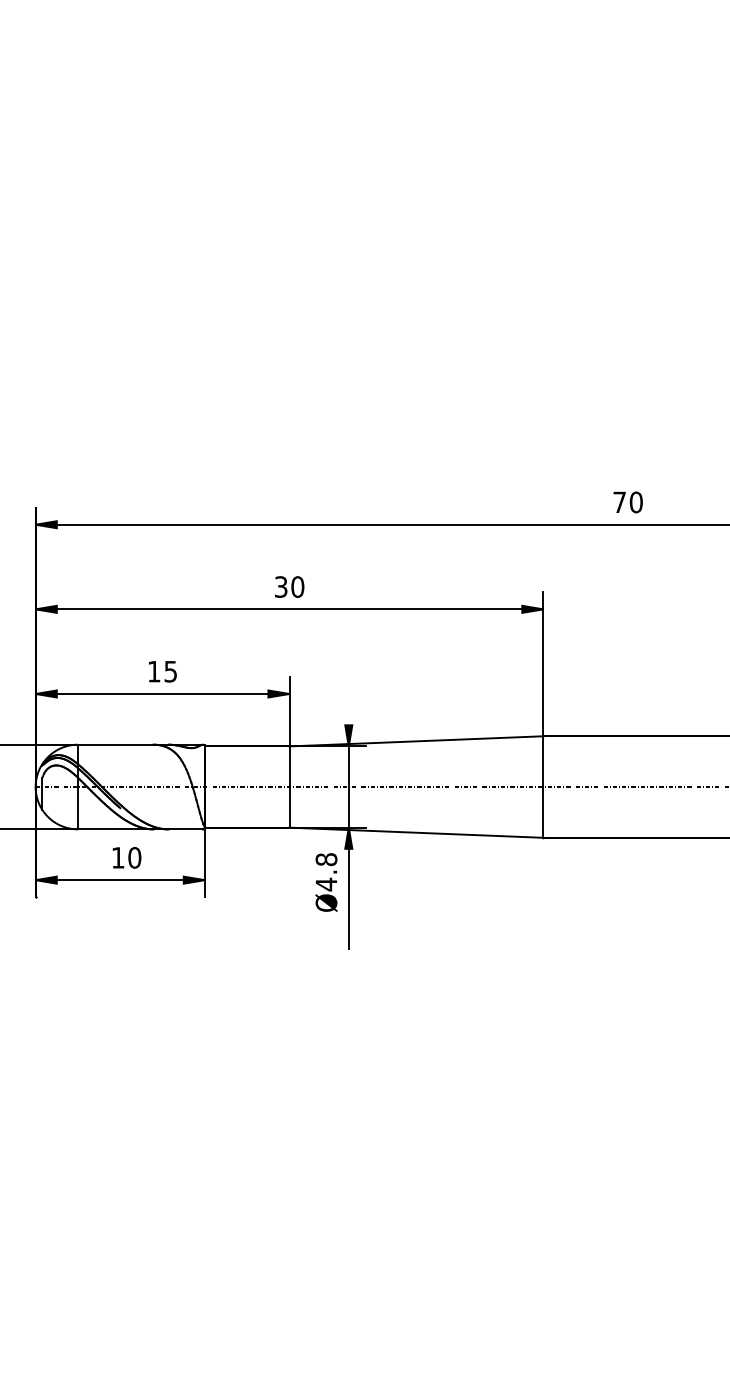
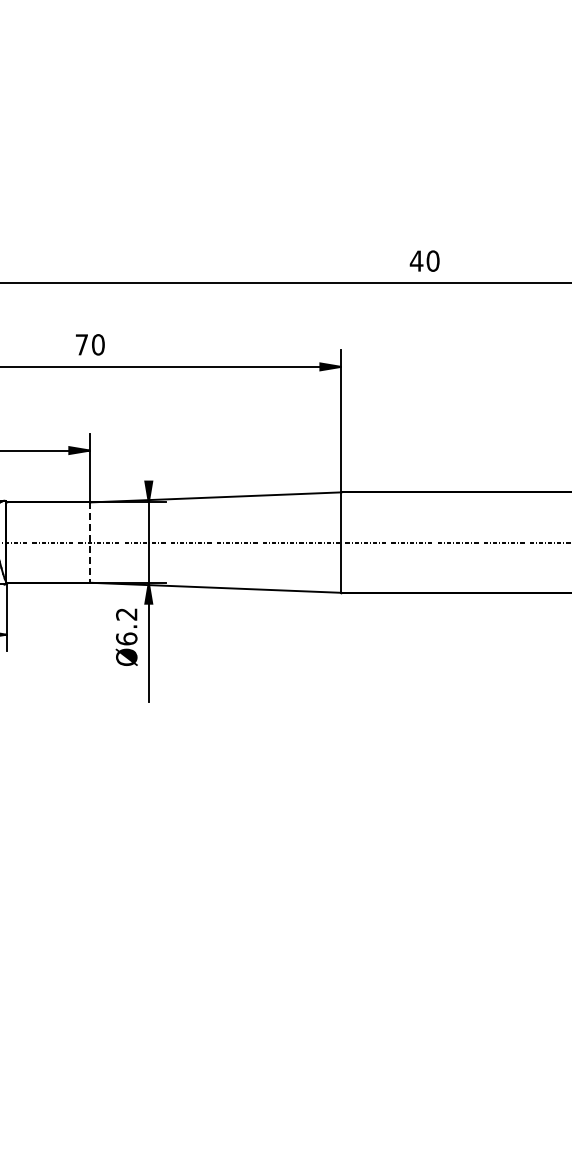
text: (619, 501) -> (416, 260), 70 -> 40
text: (281, 586) -> (82, 344), 30 -> 70
line: (289, 787) -> (90, 543), solid -> dashed
text: (326, 872) -> (126, 627), Ø4.8 -> Ø6.2

